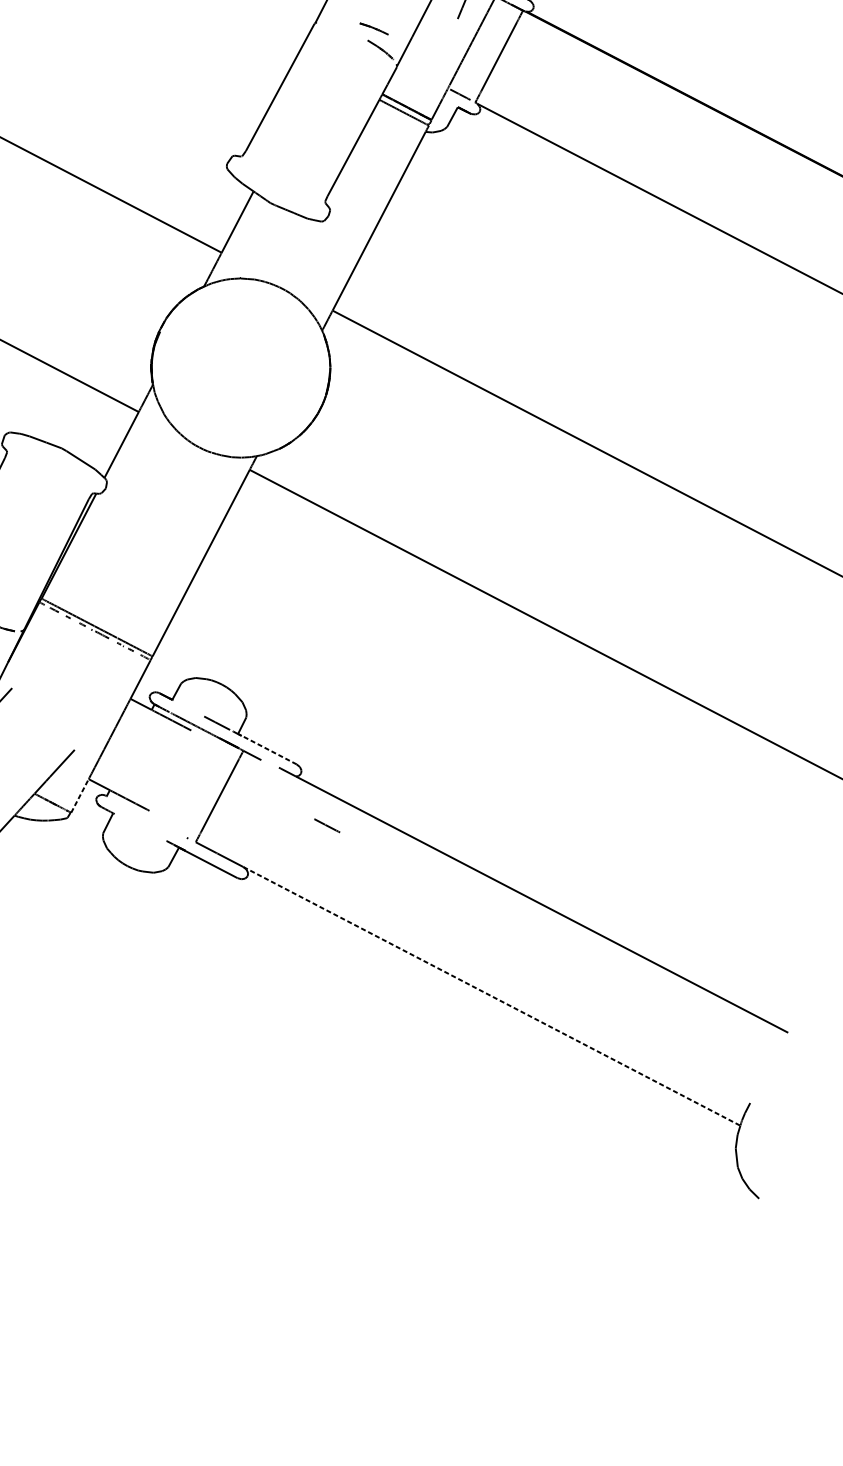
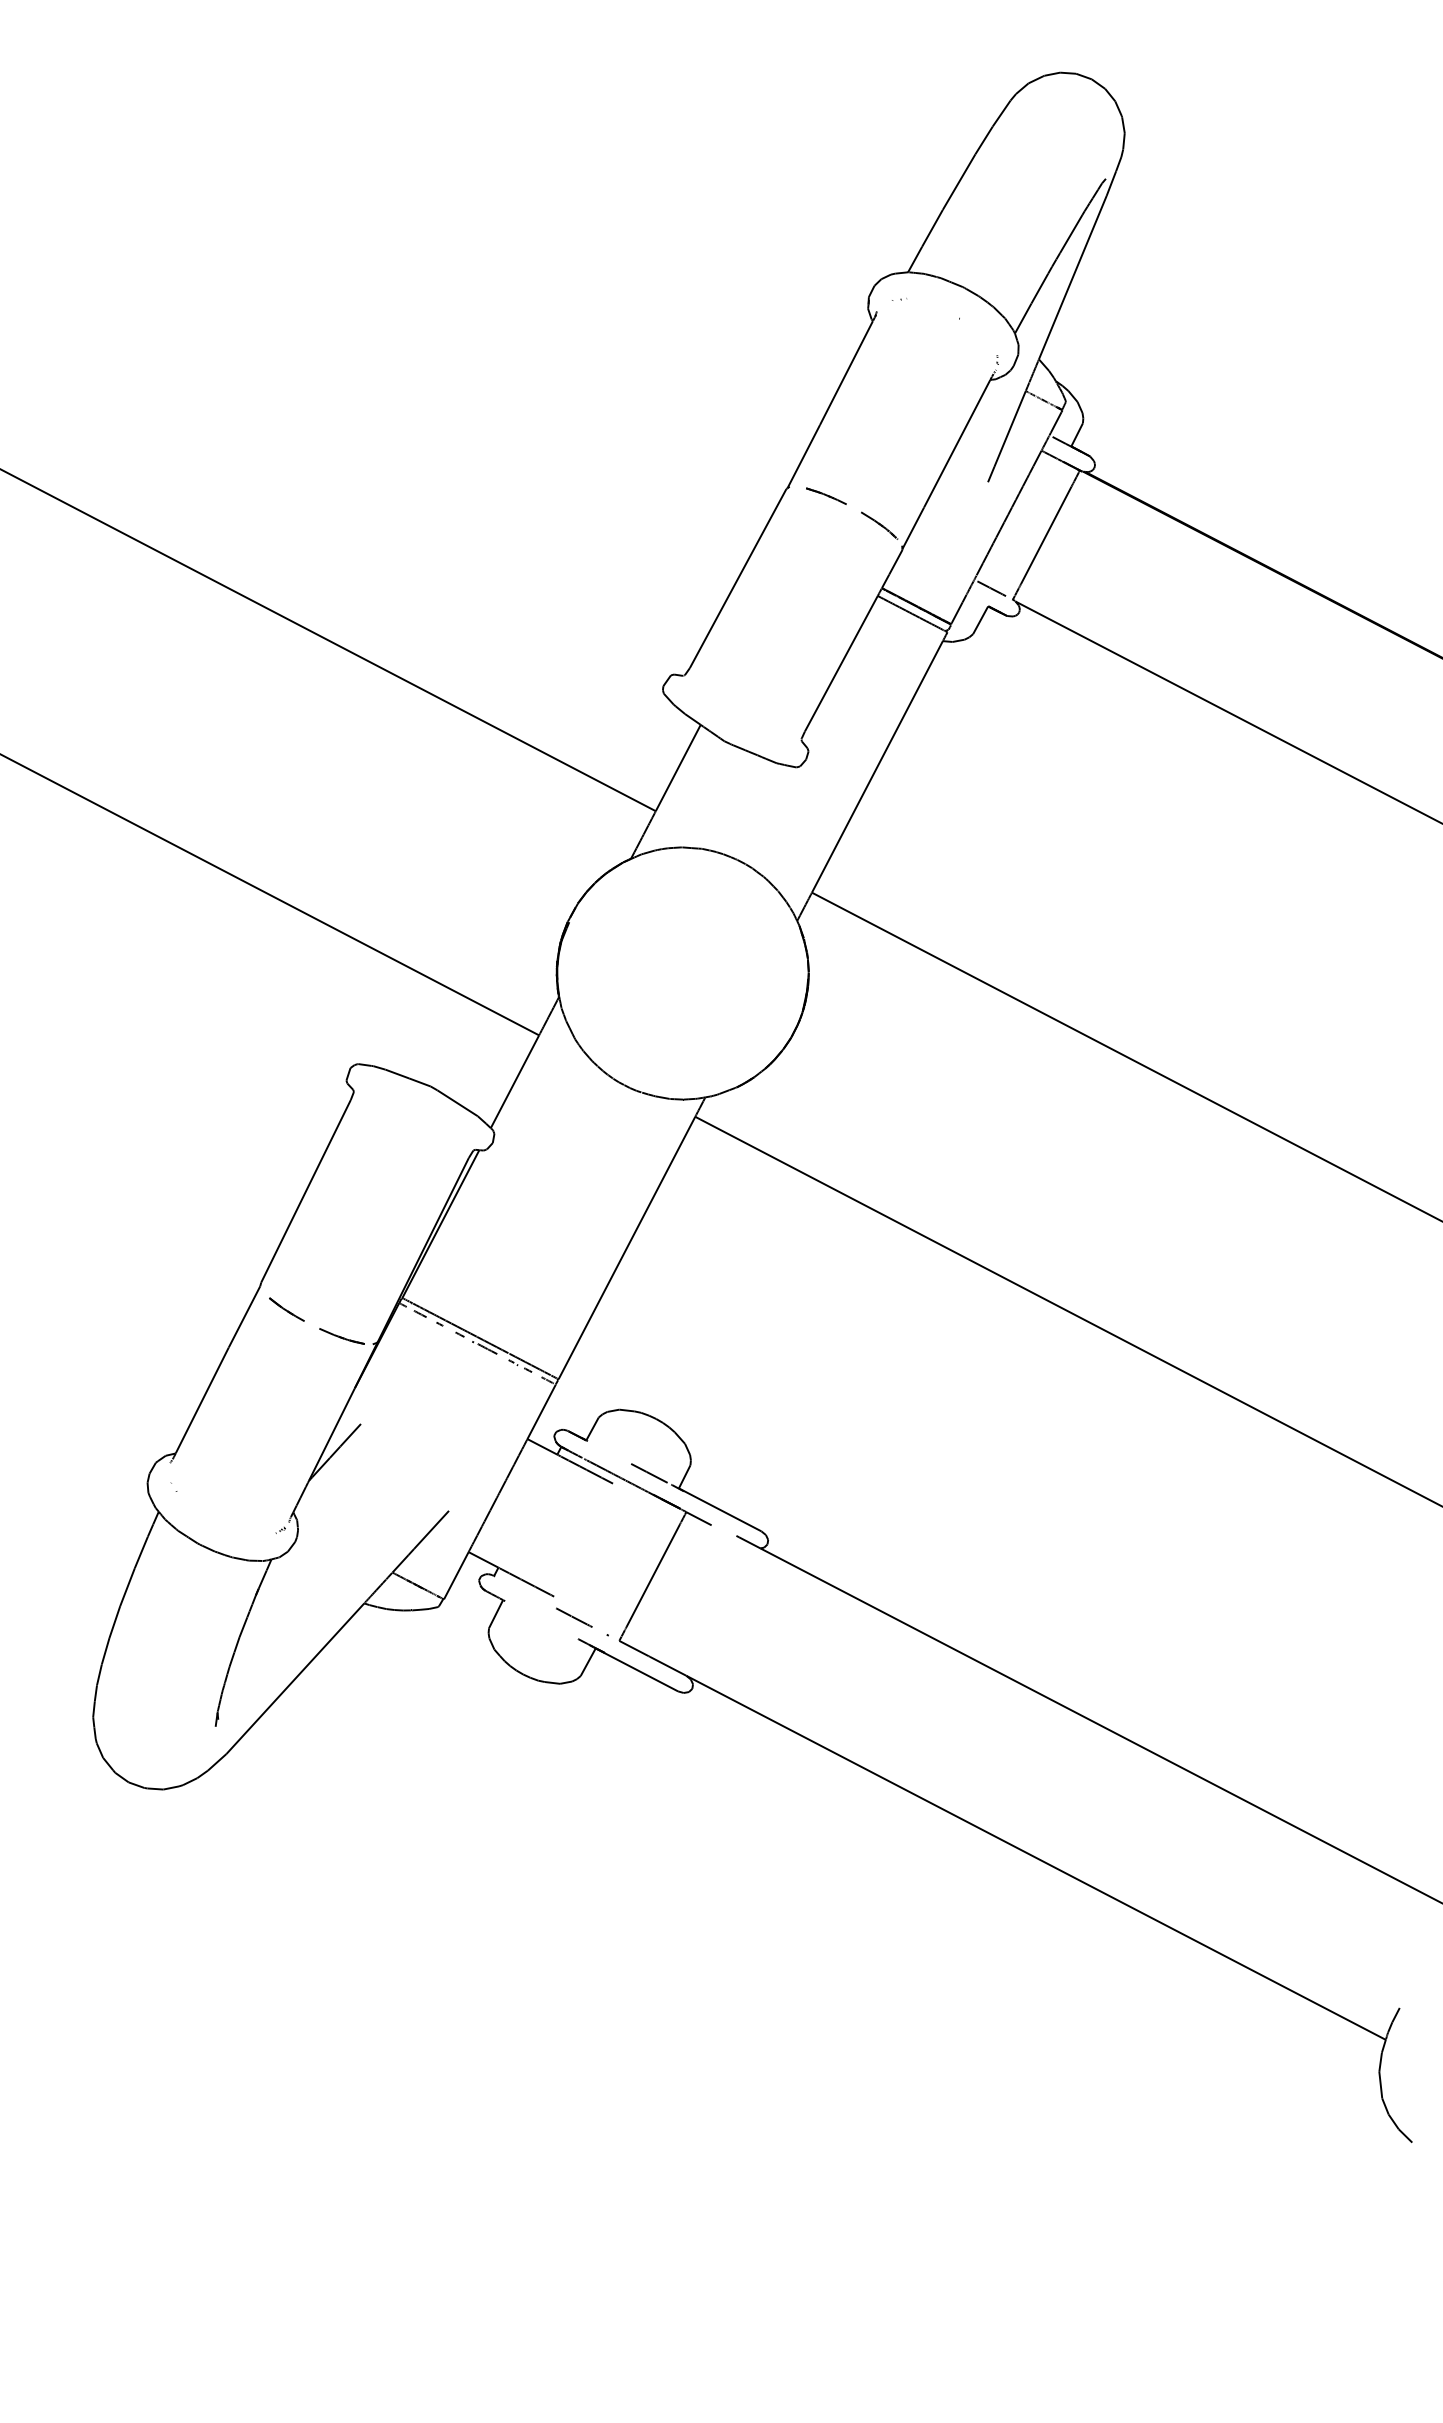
part: (374, 28) -> (826, 495), moved
line: (267, 748) -> (720, 1509), dashed -> solid
line: (80, 795) -> (456, 1575), dashed -> solid
line: (327, 825) -> (574, 1617), moved
line: (492, 996) -> (1036, 1858), dashed -> solid

